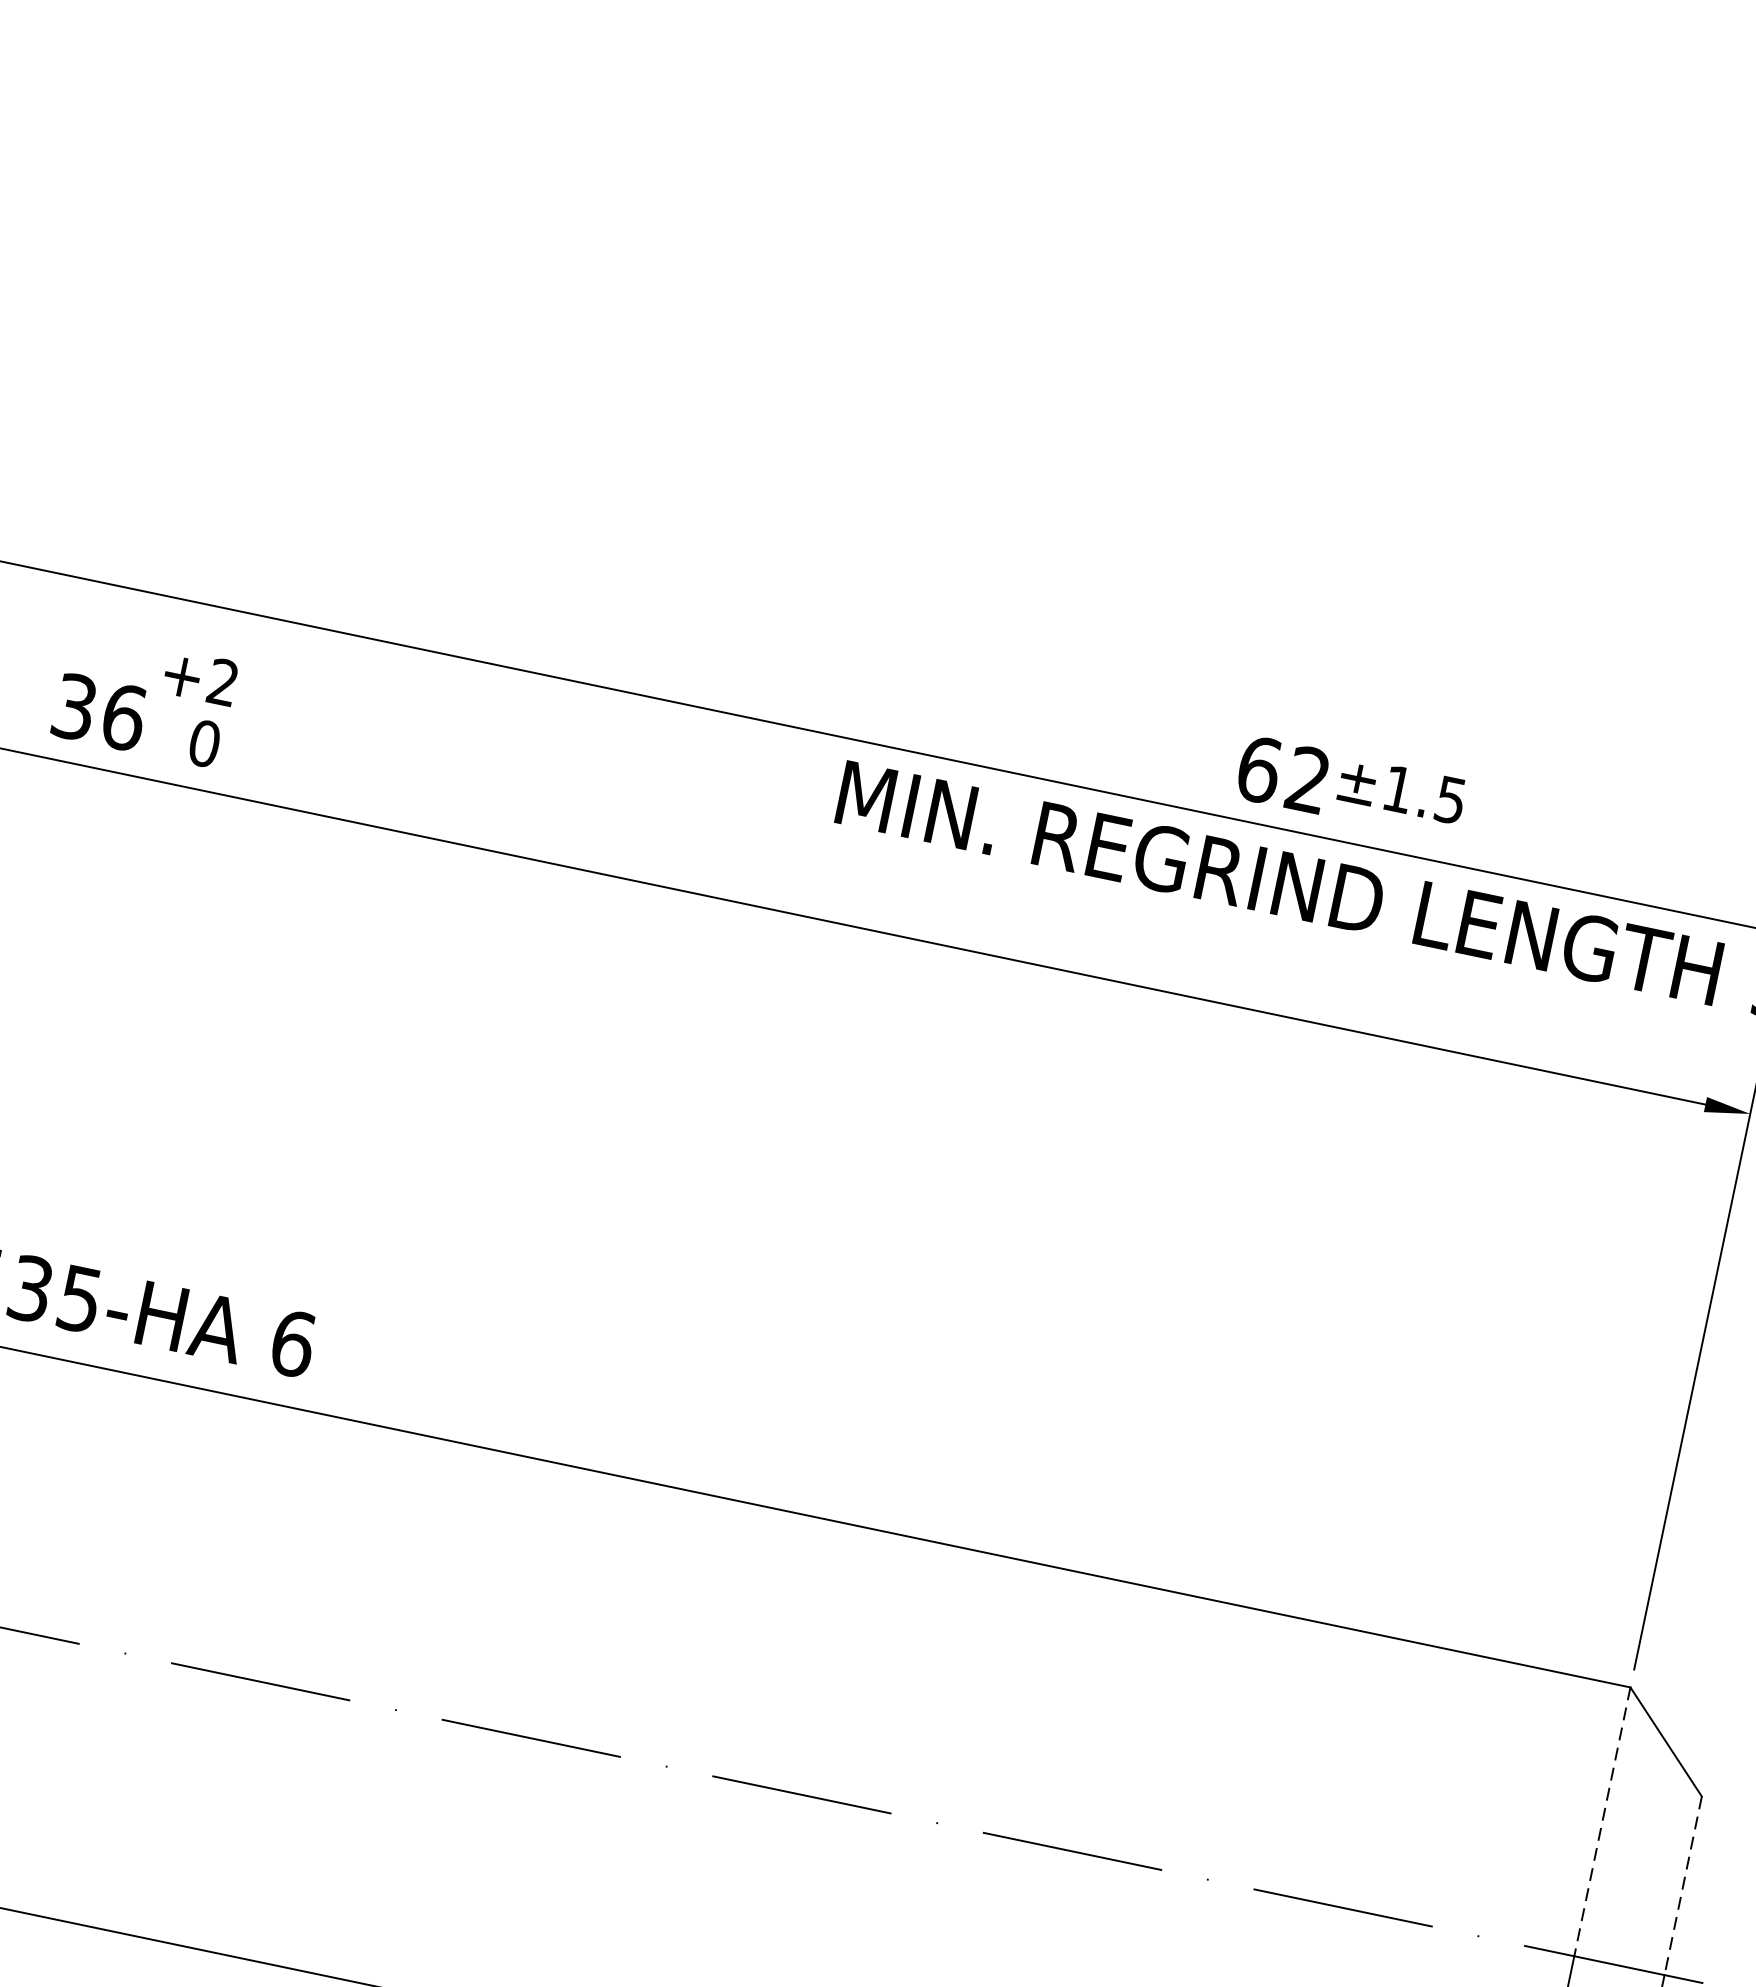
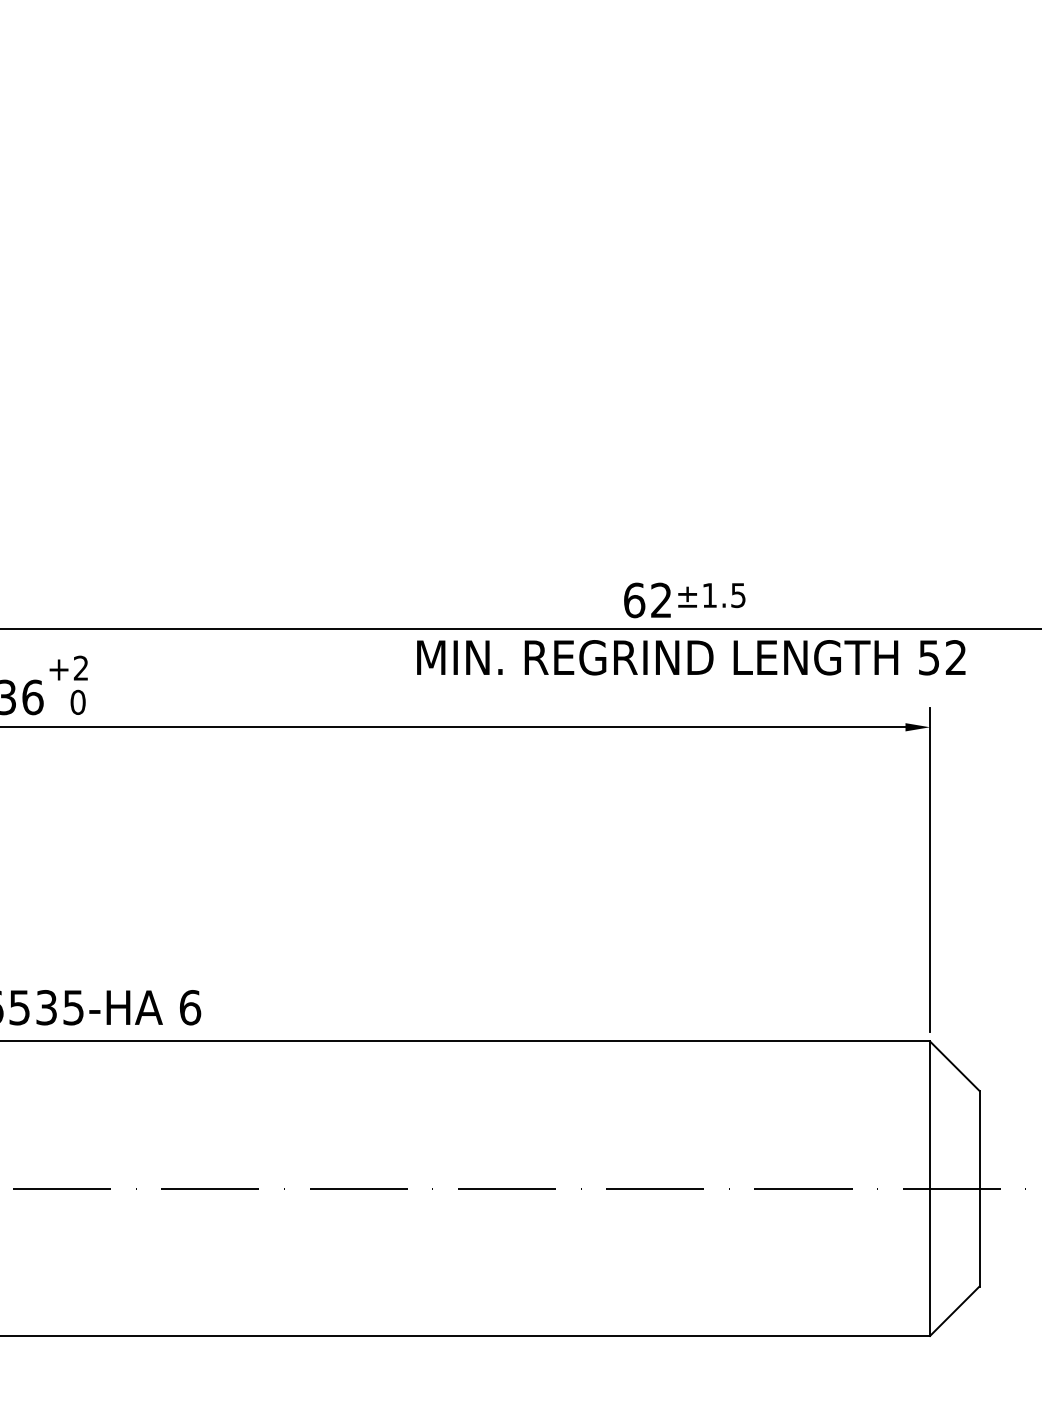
line: (1603, 1822) -> (930, 1115), dashed -> solid
line: (1683, 1885) -> (979, 1139), dashed -> solid

